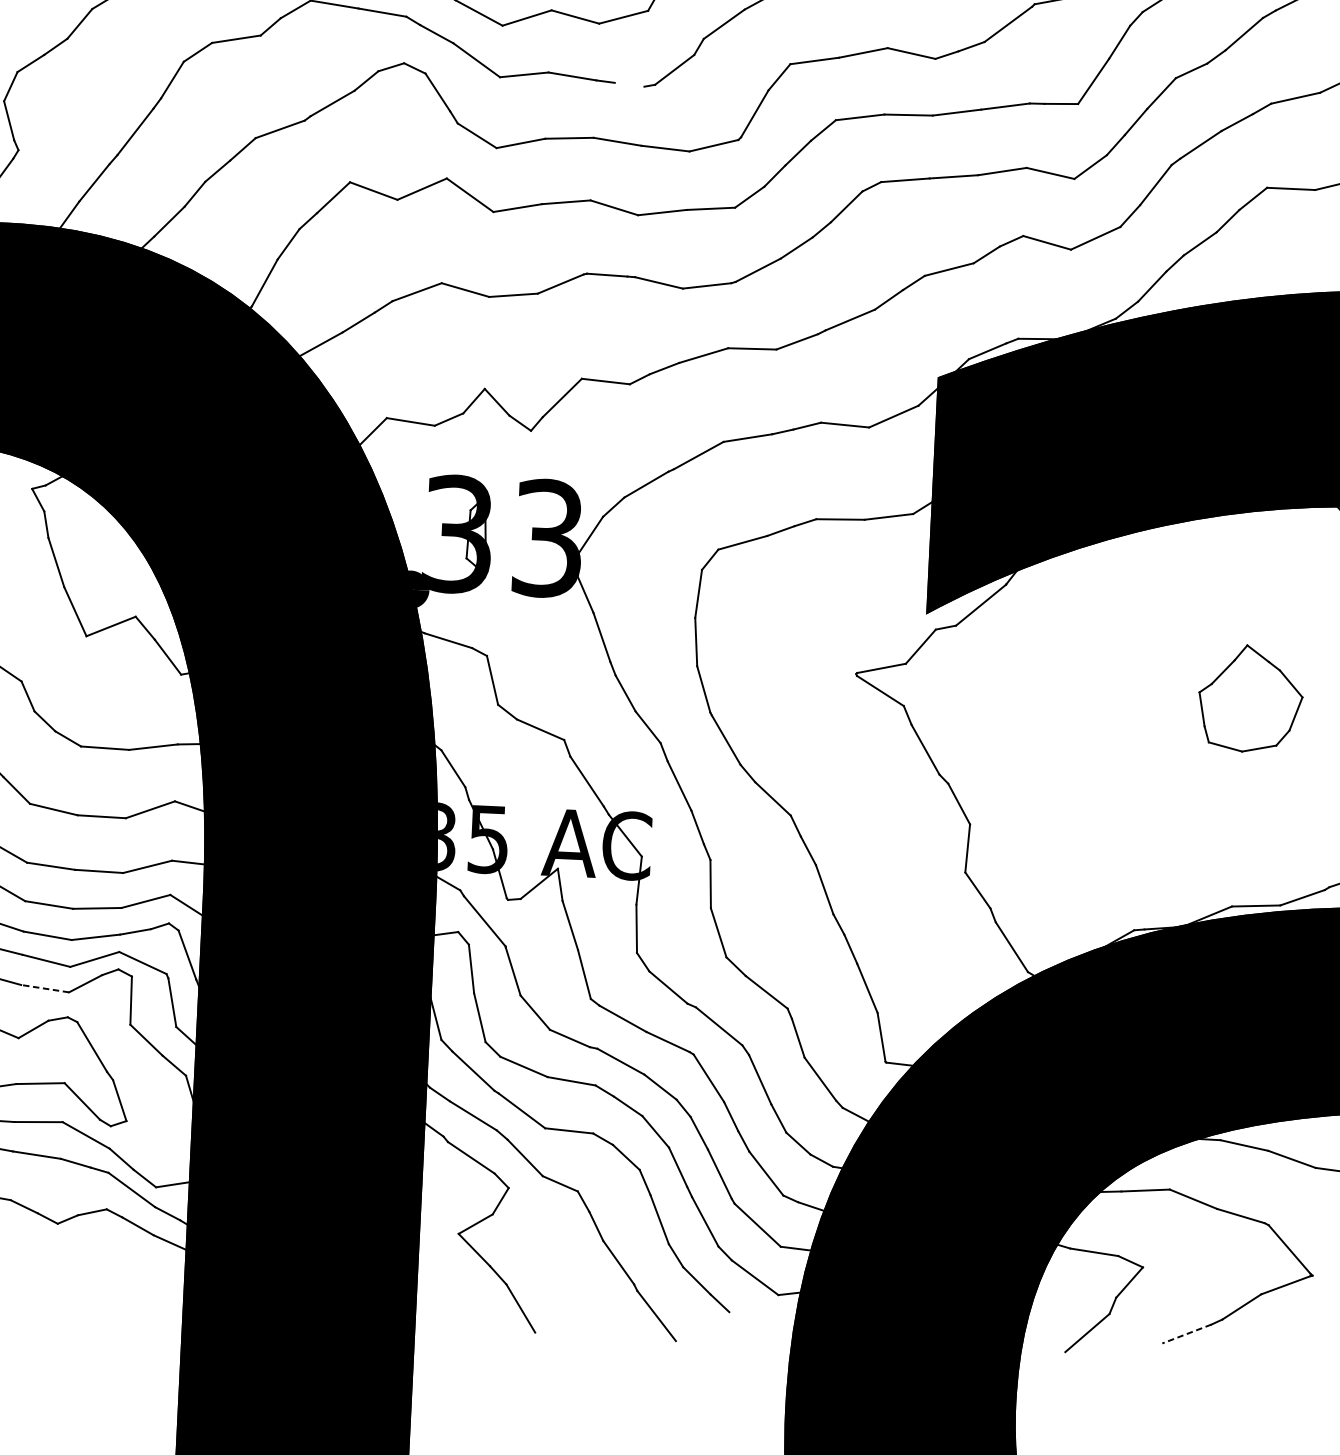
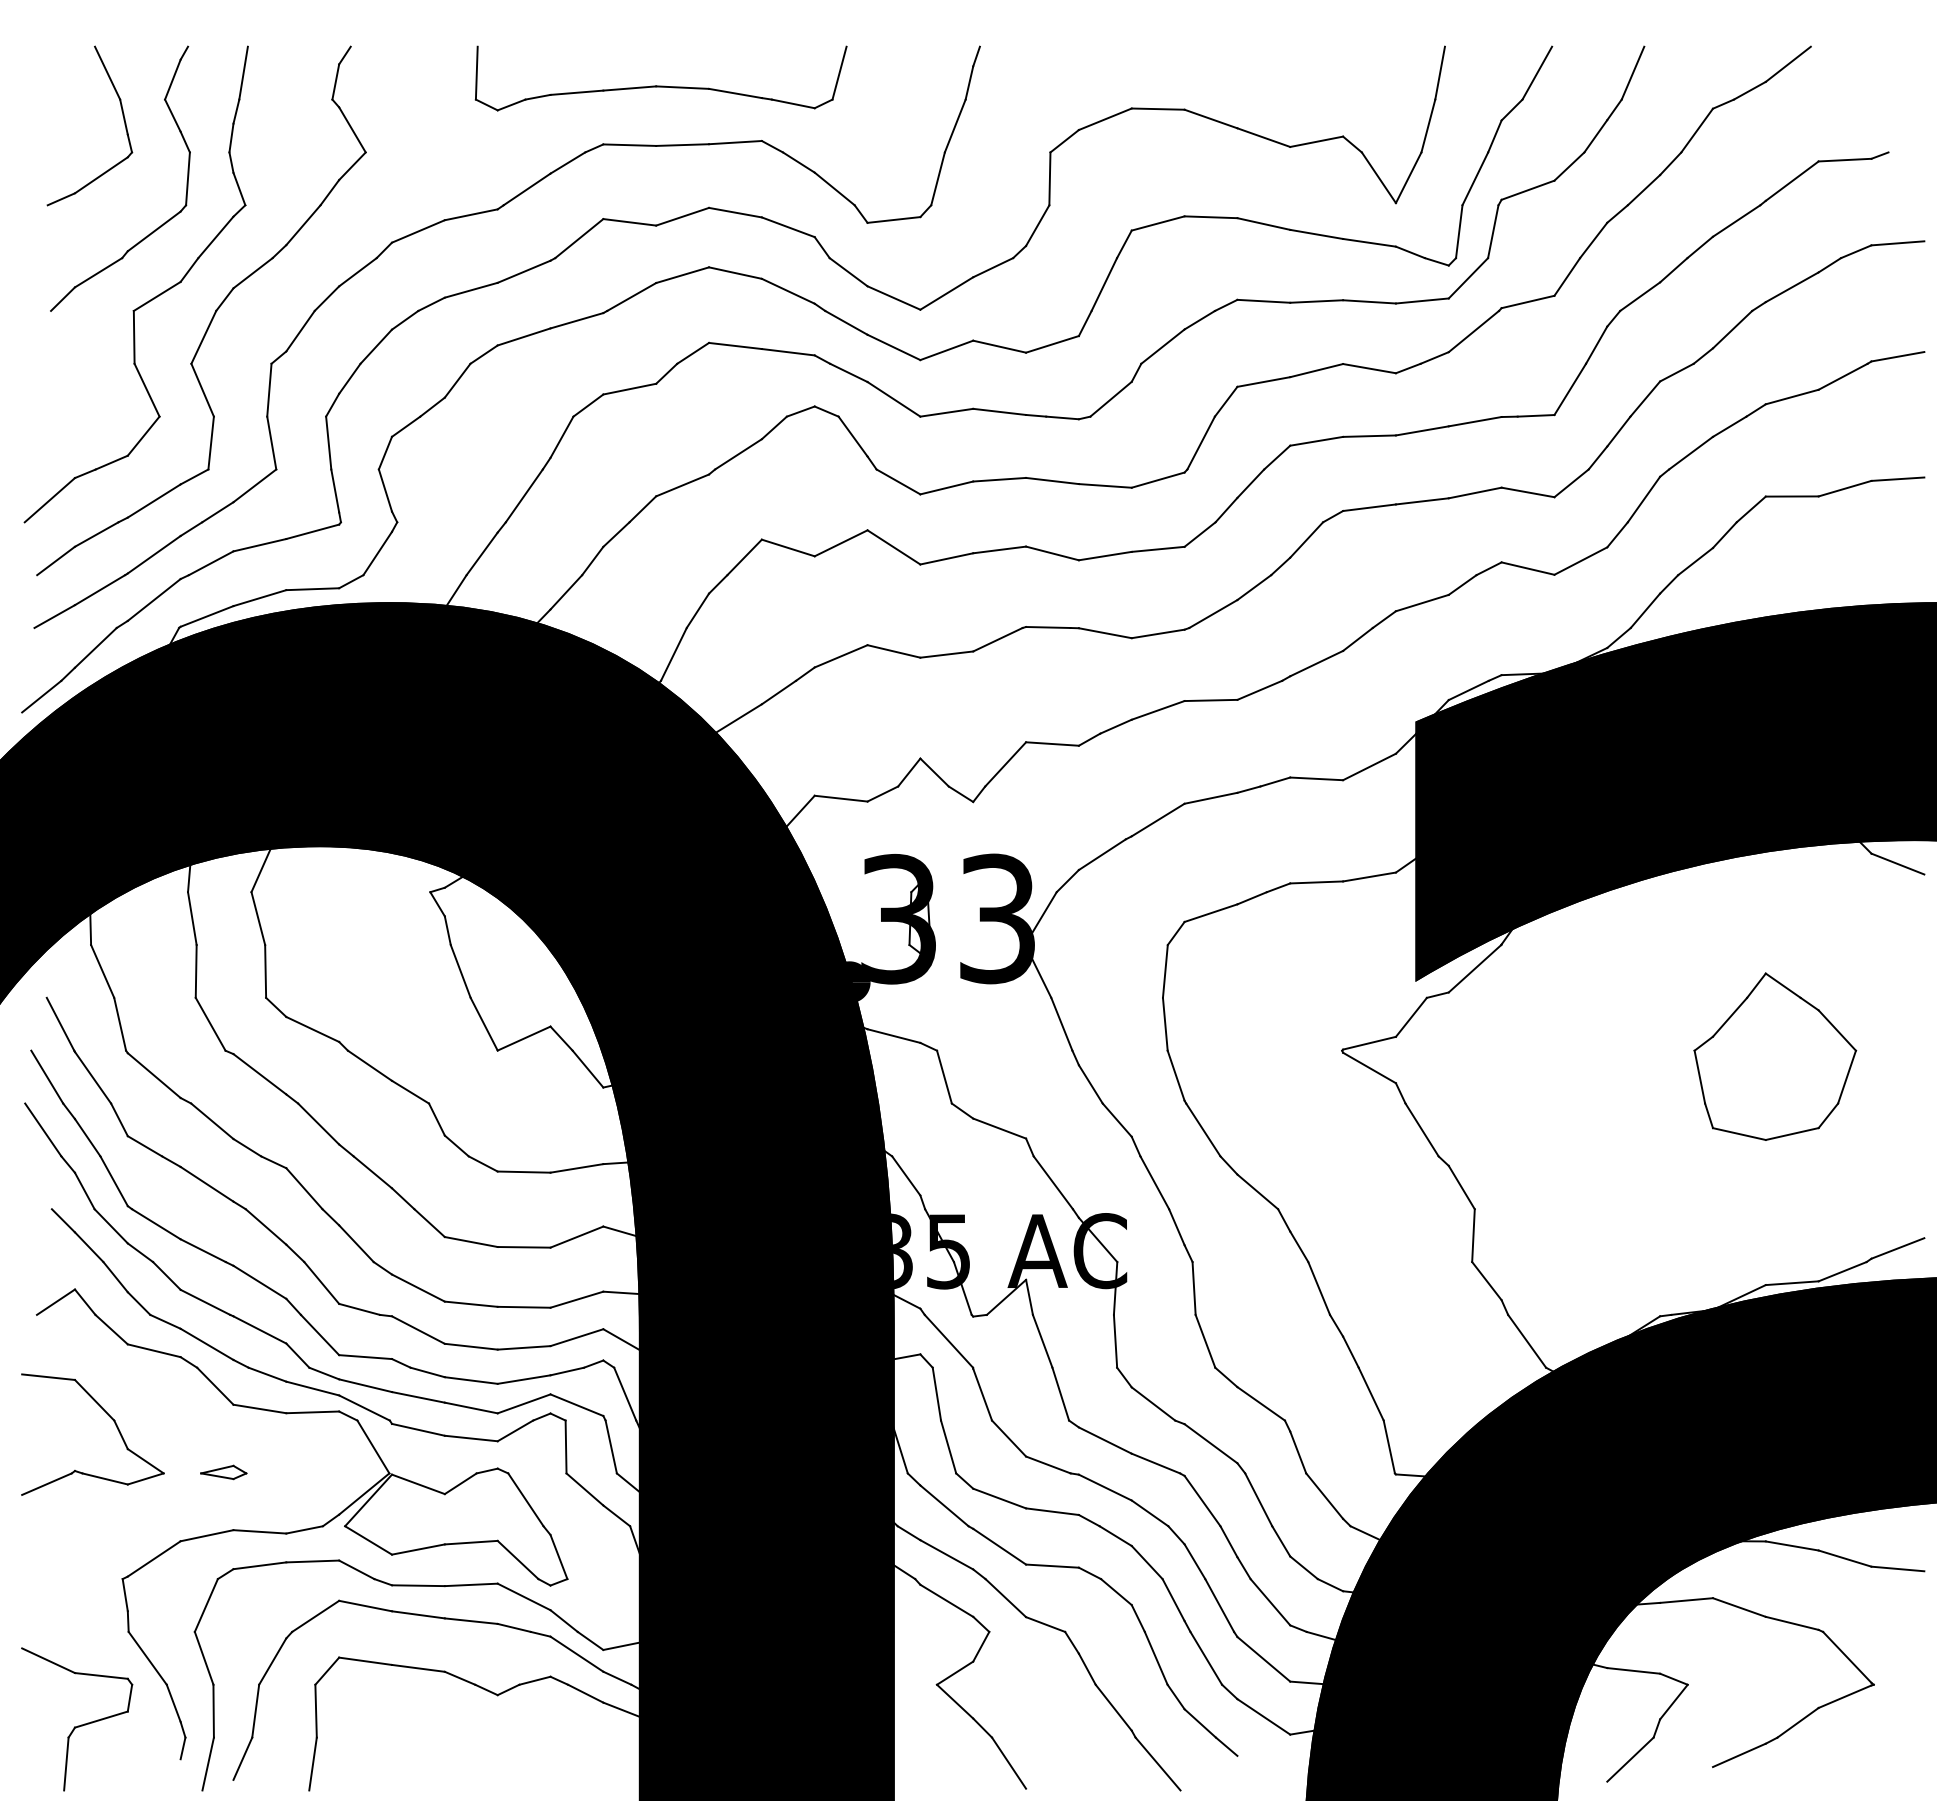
line: (629, 84) -> (1062, 417), added
part: (1250, 698) -> (1775, 1056), size x1.43
line: (45, 988) -> (471, 1438), dashed -> solid
line: (1187, 1334) -> (1739, 1755), dashed -> solid

